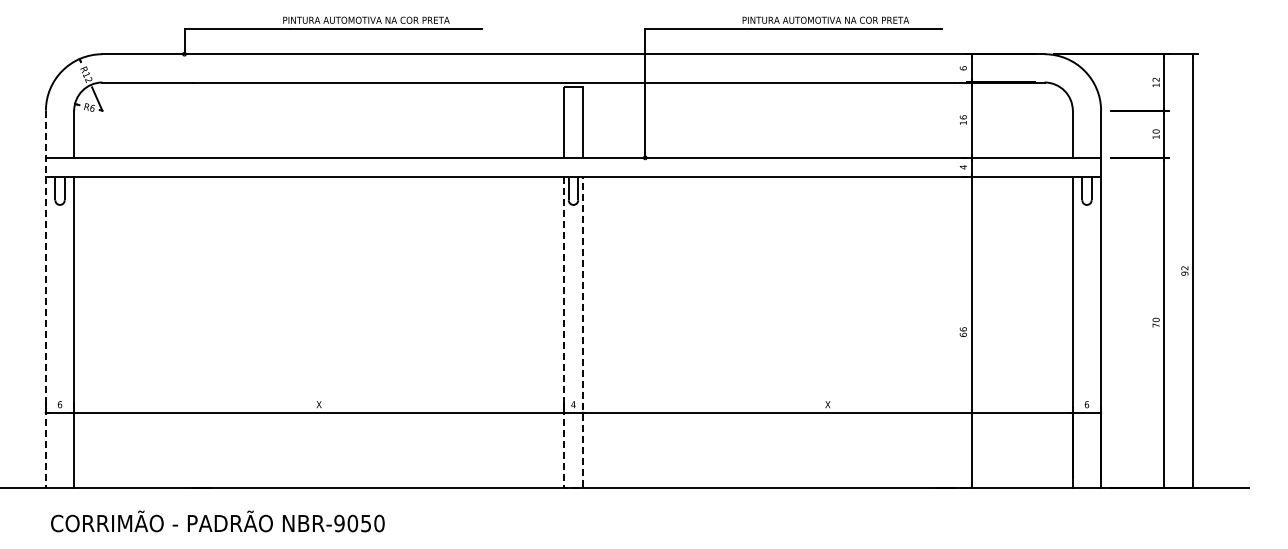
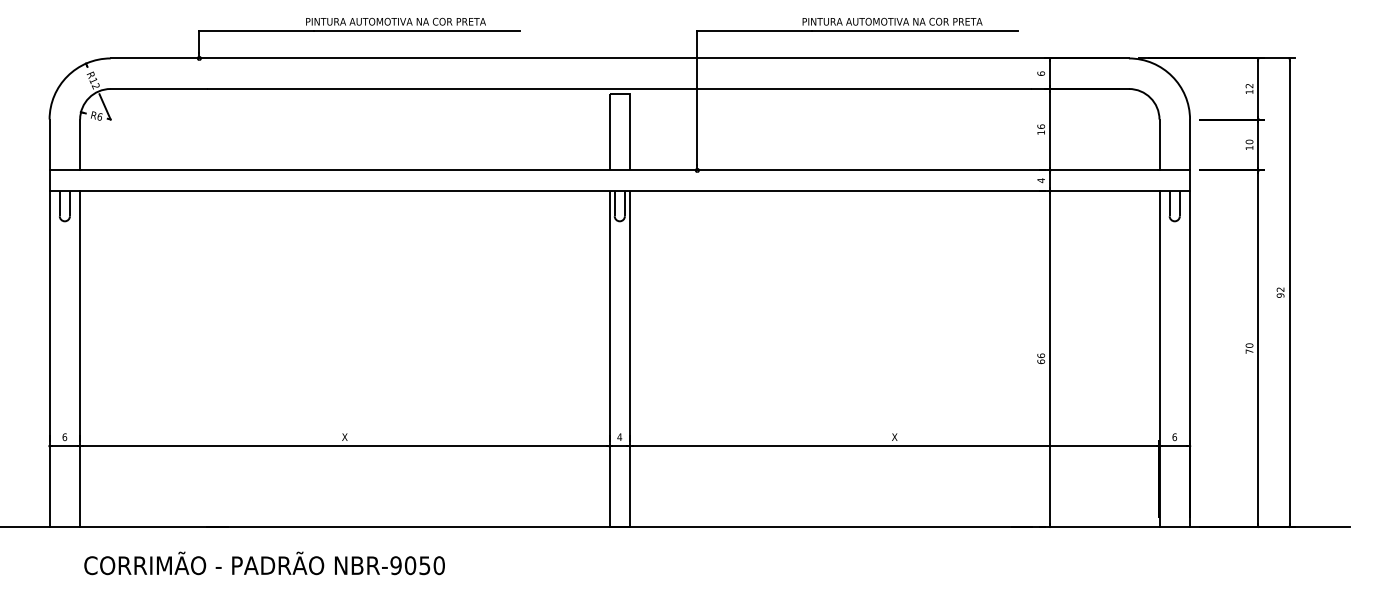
line: (45, 299) -> (49, 323), dashed -> solid
line: (574, 487) -> (620, 526), dashed -> solid
text: (217, 521) -> (264, 563), moved

